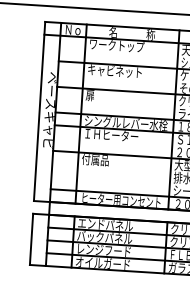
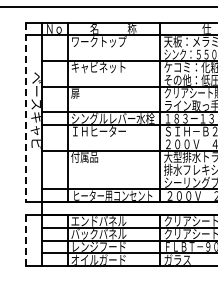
line: (39, 111) -> (25, 112), solid -> dashed
line: (31, 239) -> (25, 240), solid -> dashed

